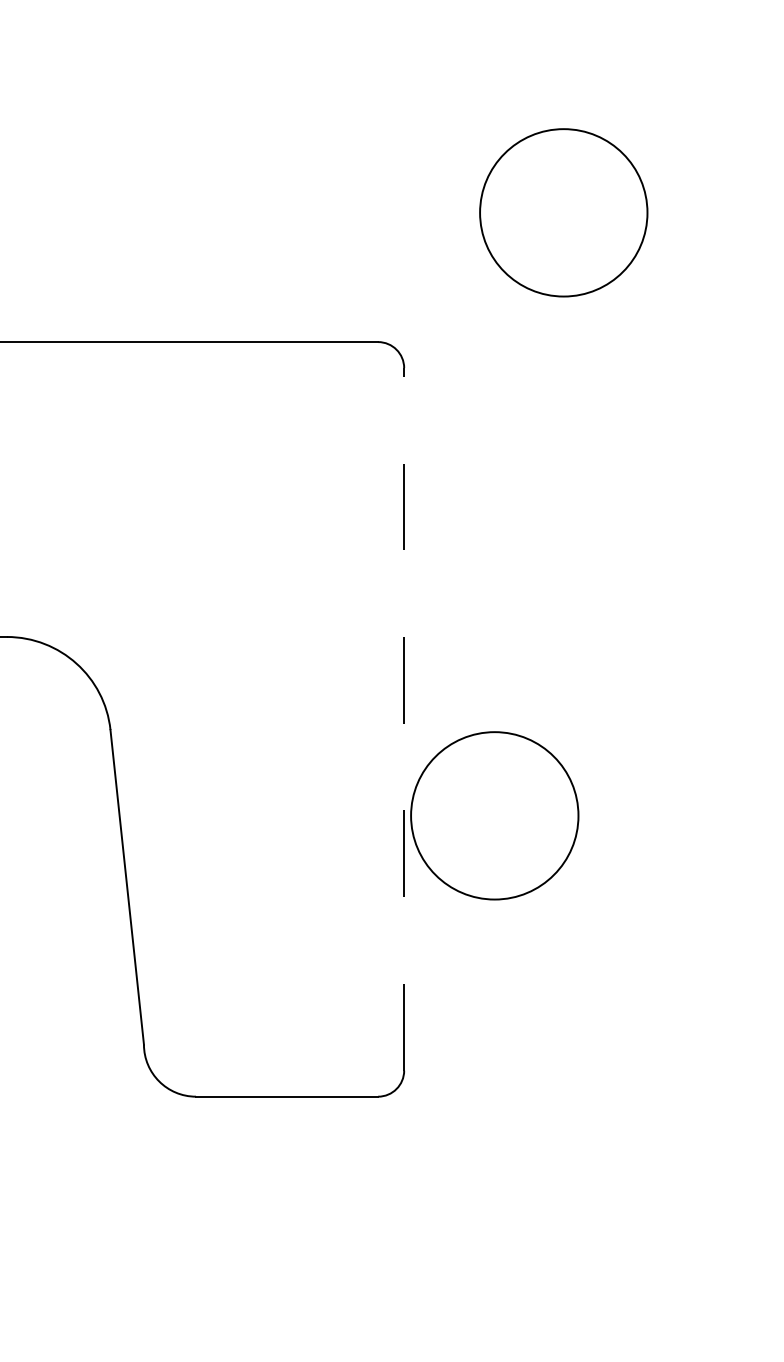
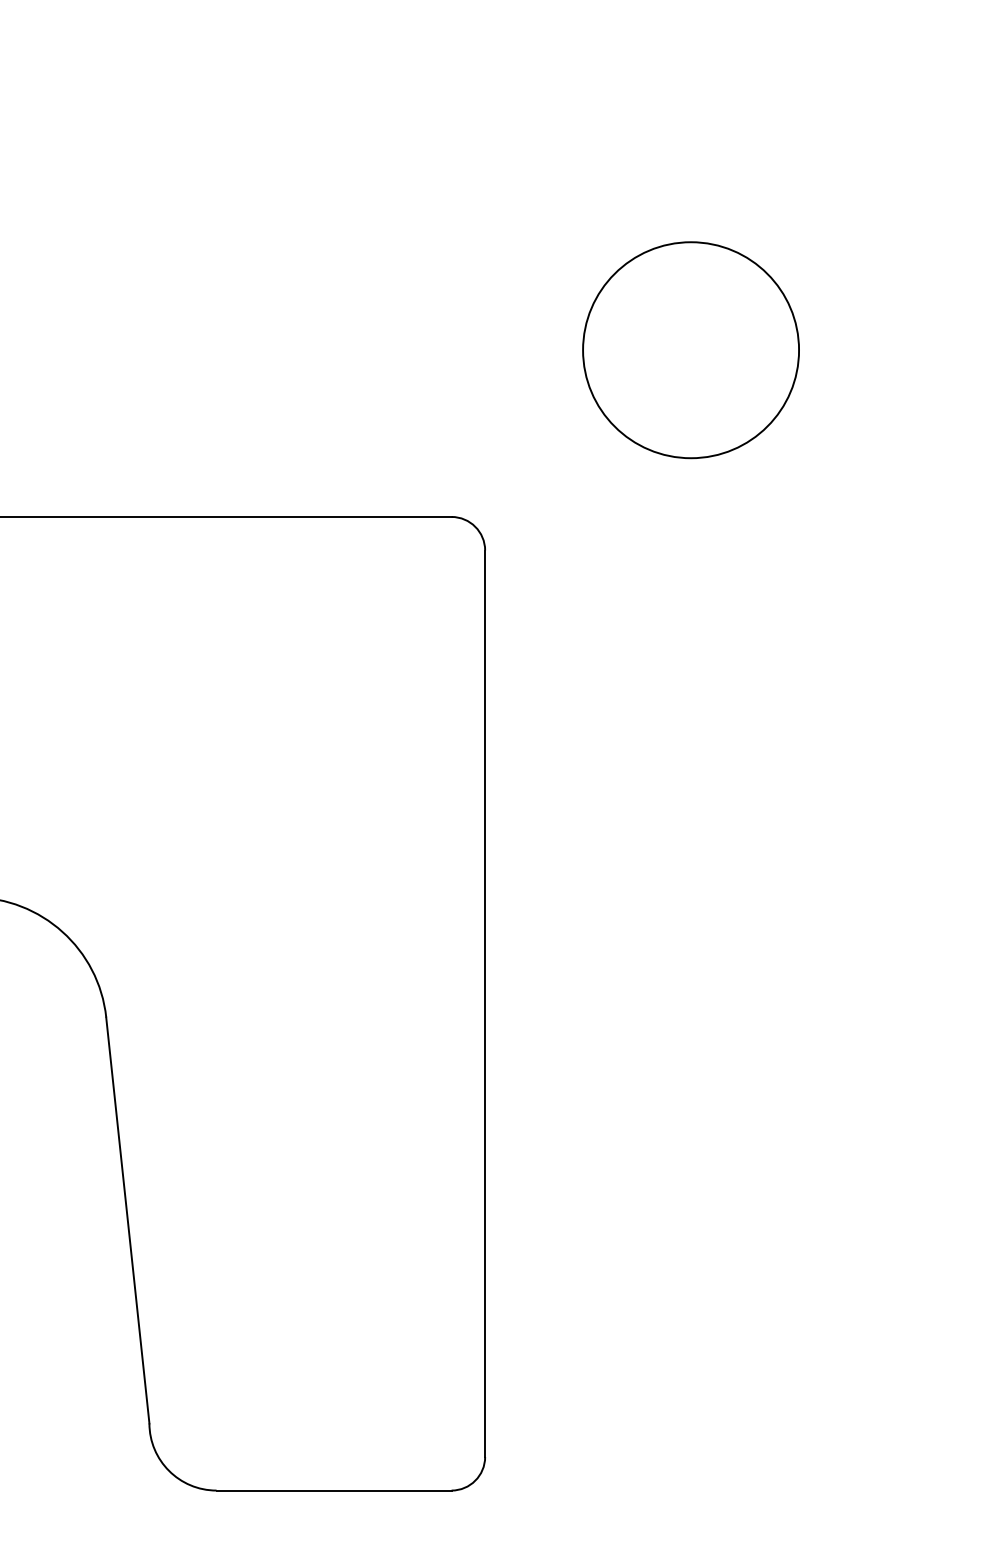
line: (404, 718) -> (485, 1002), dashed -> solid
circle: (494, 815) -> (601, 1127), removed

